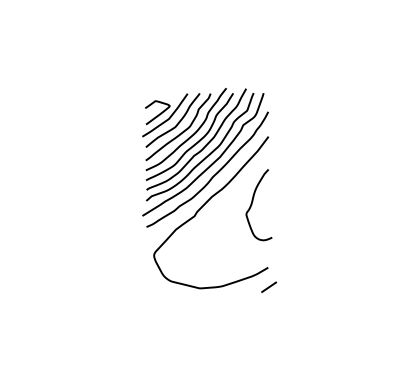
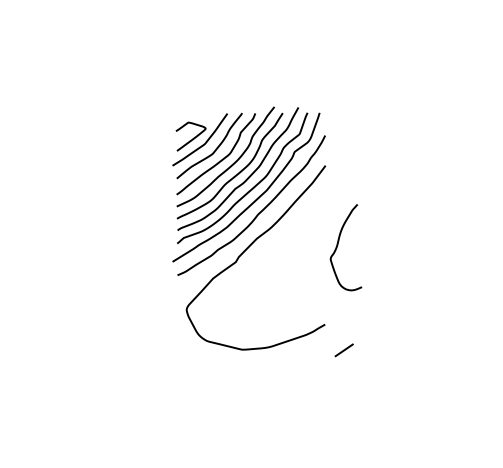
curve: (252, 203) -> (338, 245), moved
line: (268, 287) -> (343, 350), moved

